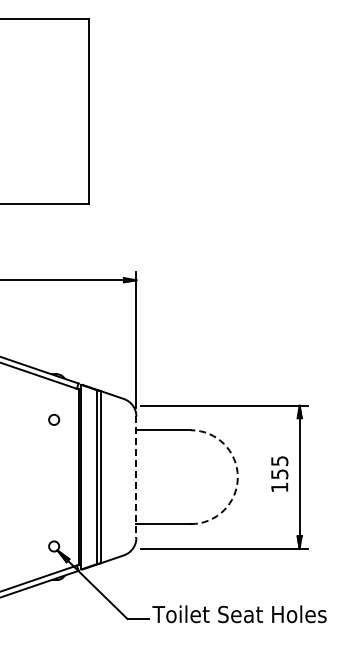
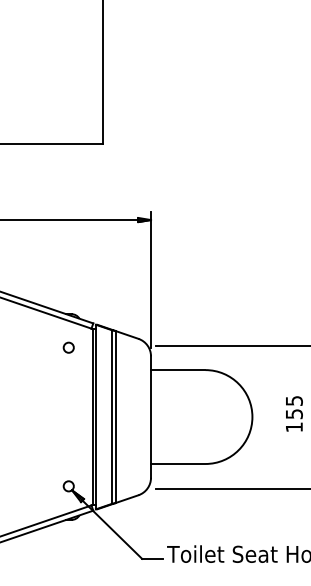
circle: (54, 419) -> (69, 347), moved
line: (136, 477) -> (151, 417), dashed -> solid
arc: (237, 477) -> (252, 417), dashed -> solid

